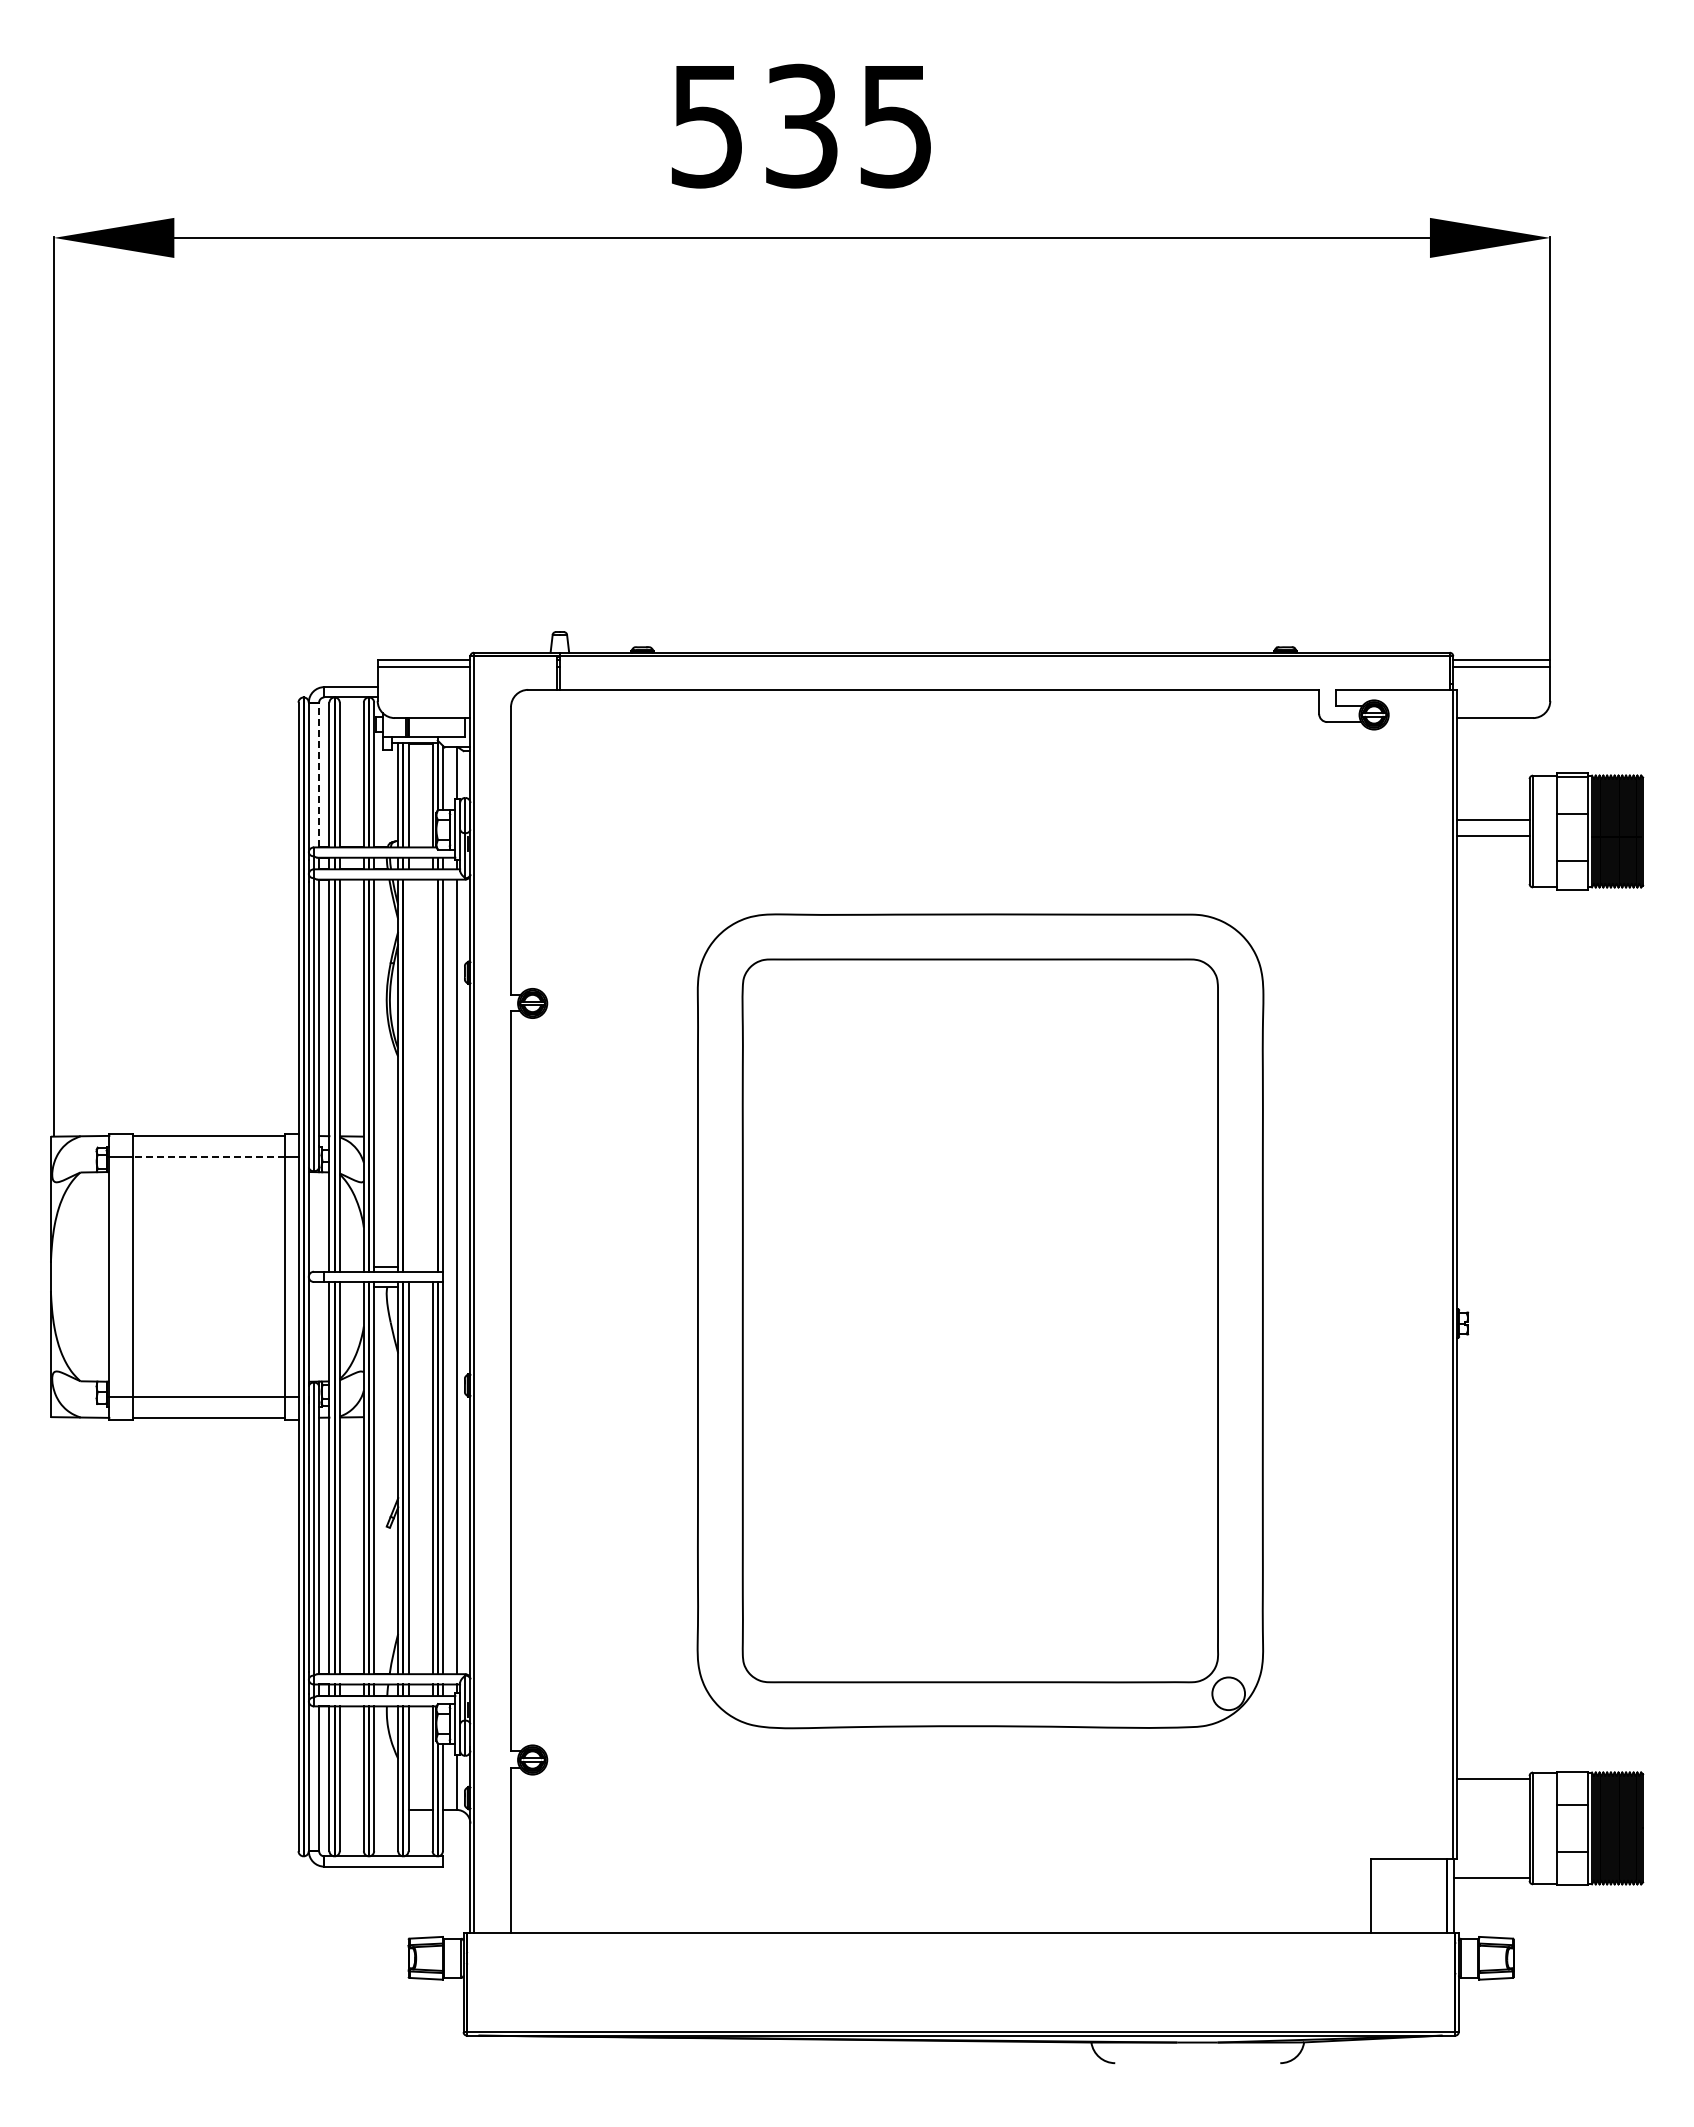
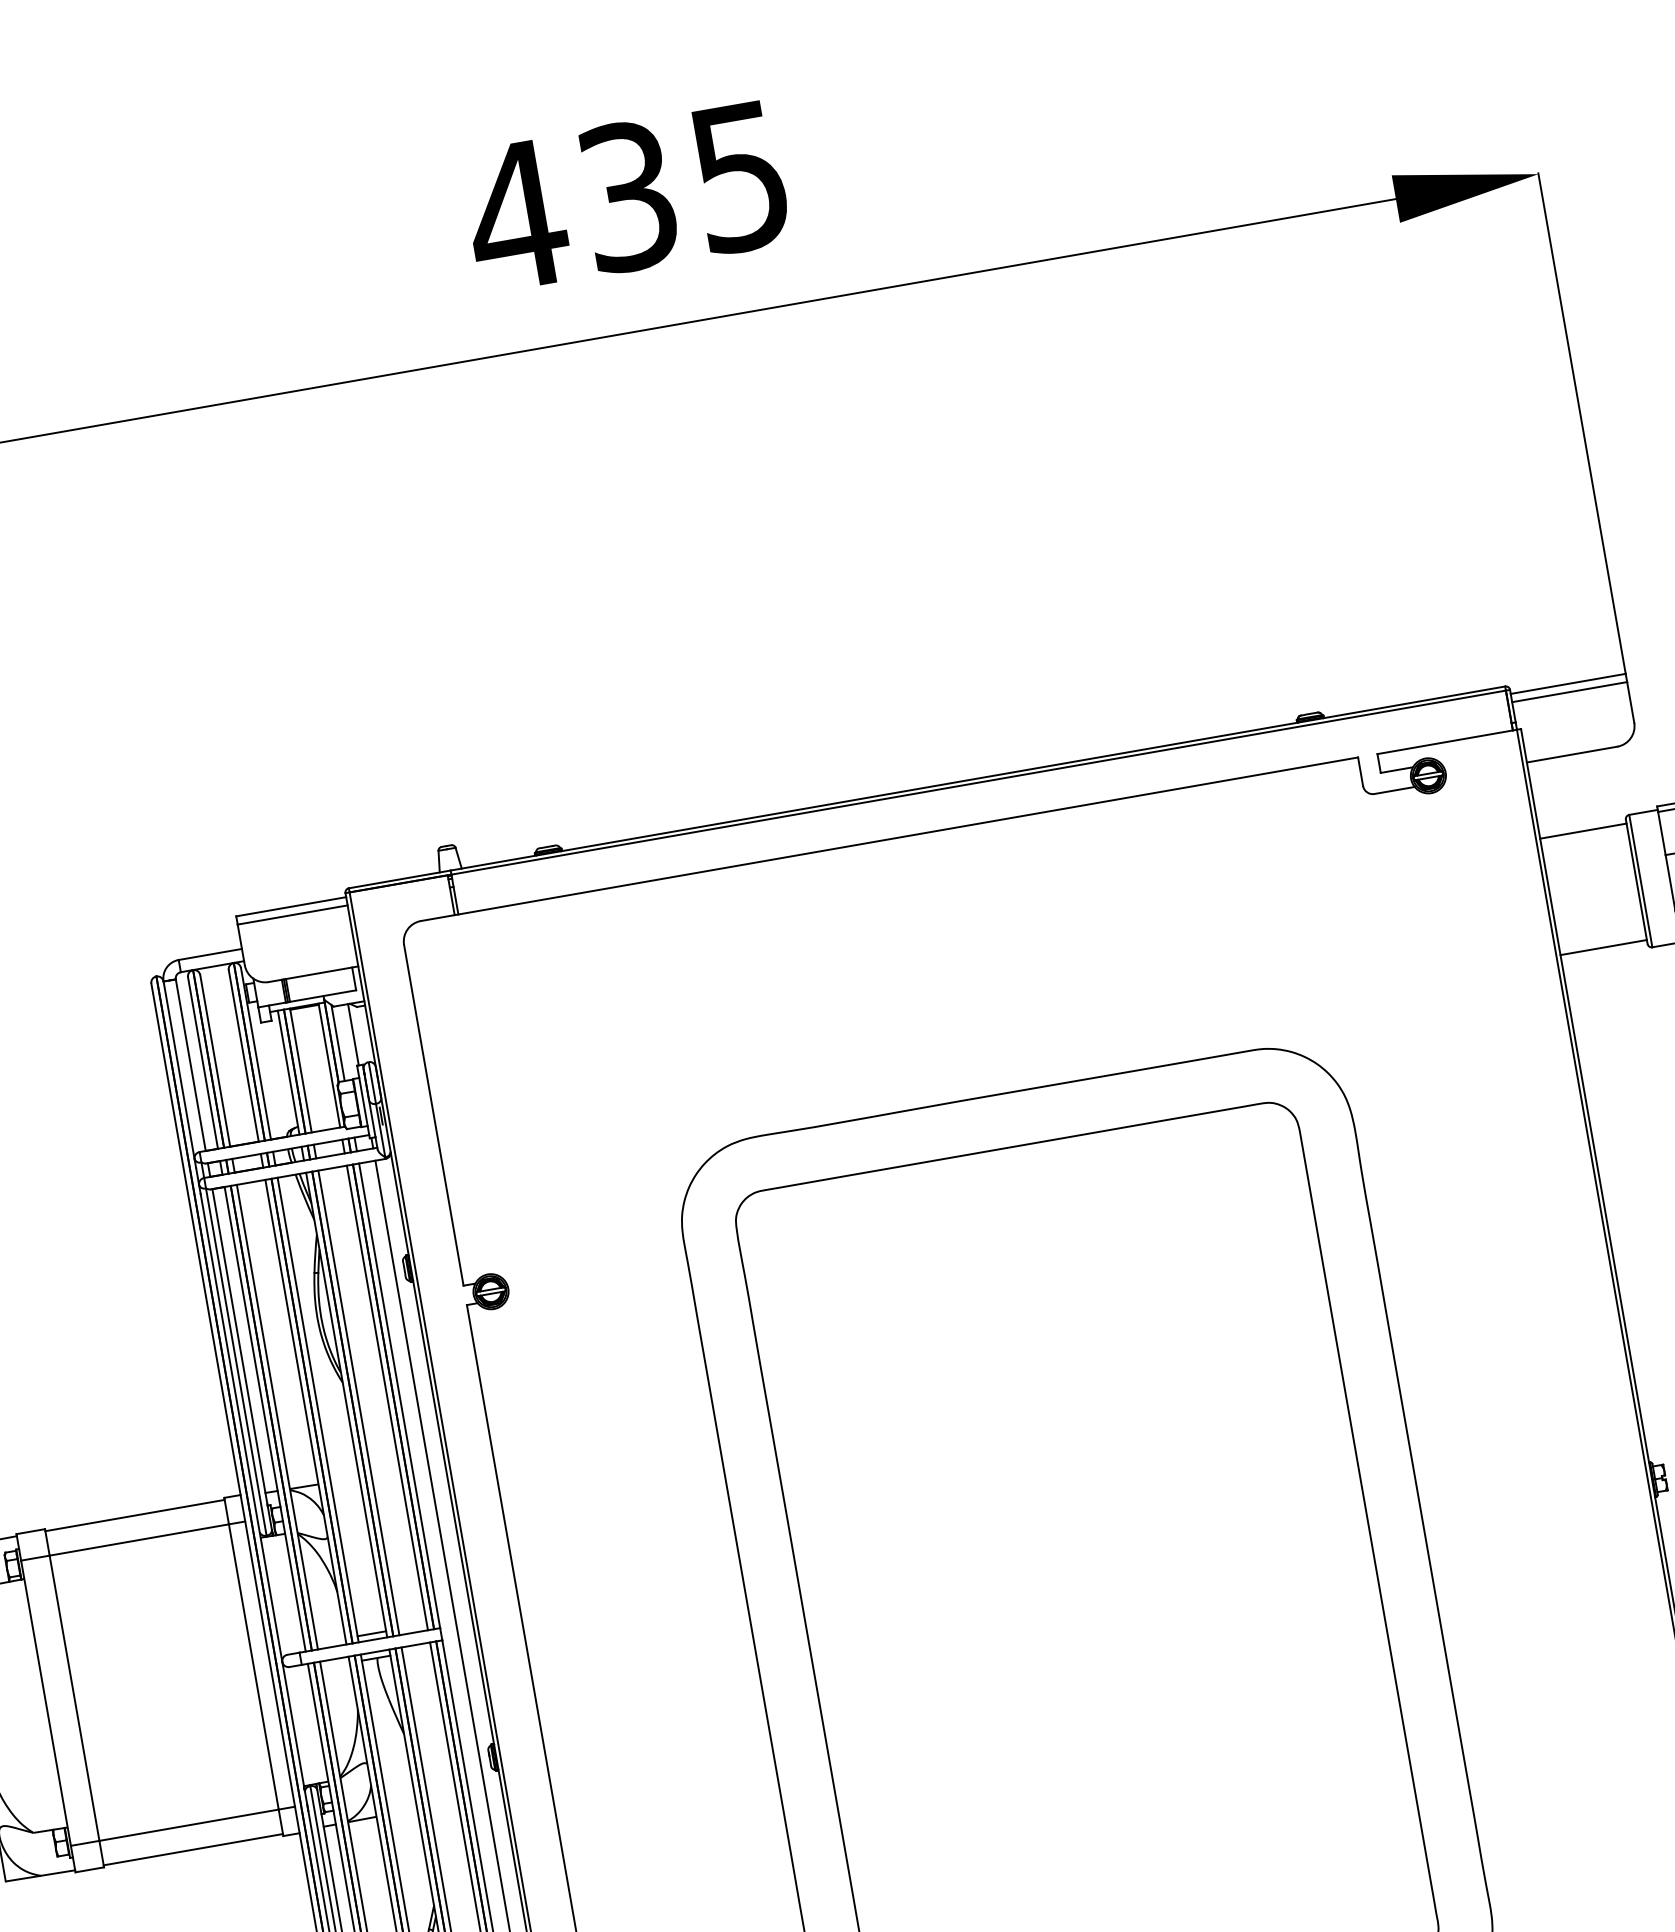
text: (706, 127) -> (515, 217), 535 -> 435
line: (319, 774) -> (191, 1064), dashed -> solid
line: (1492, 819) -> (1602, 947), moved
line: (1492, 836) -> (1582, 831), moved
line: (408, 1075) -> (358, 1402), added
line: (432, 1075) -> (387, 1397), added
line: (209, 1156) -> (139, 1539), dashed -> solid

